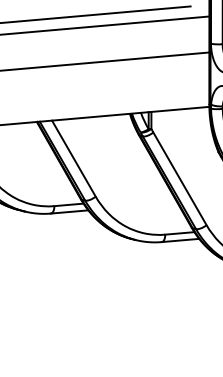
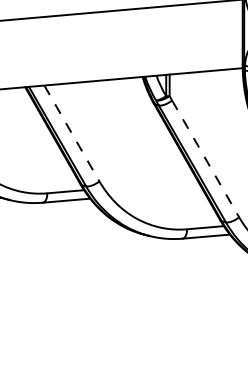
line: (73, 158) -> (71, 133), solid -> dashed
line: (180, 179) -> (206, 159), solid -> dashed

